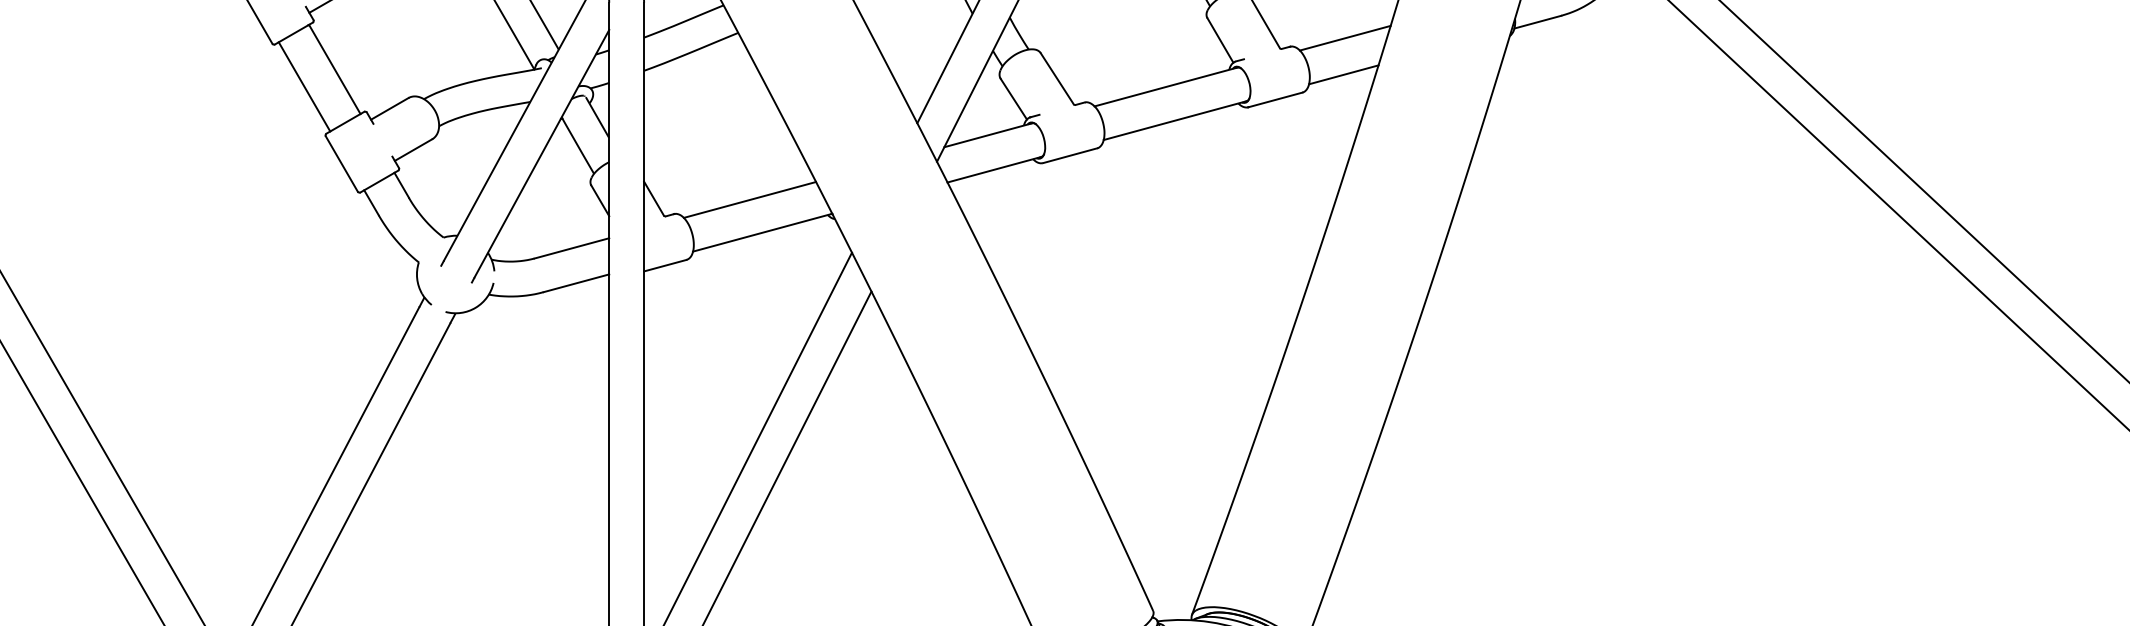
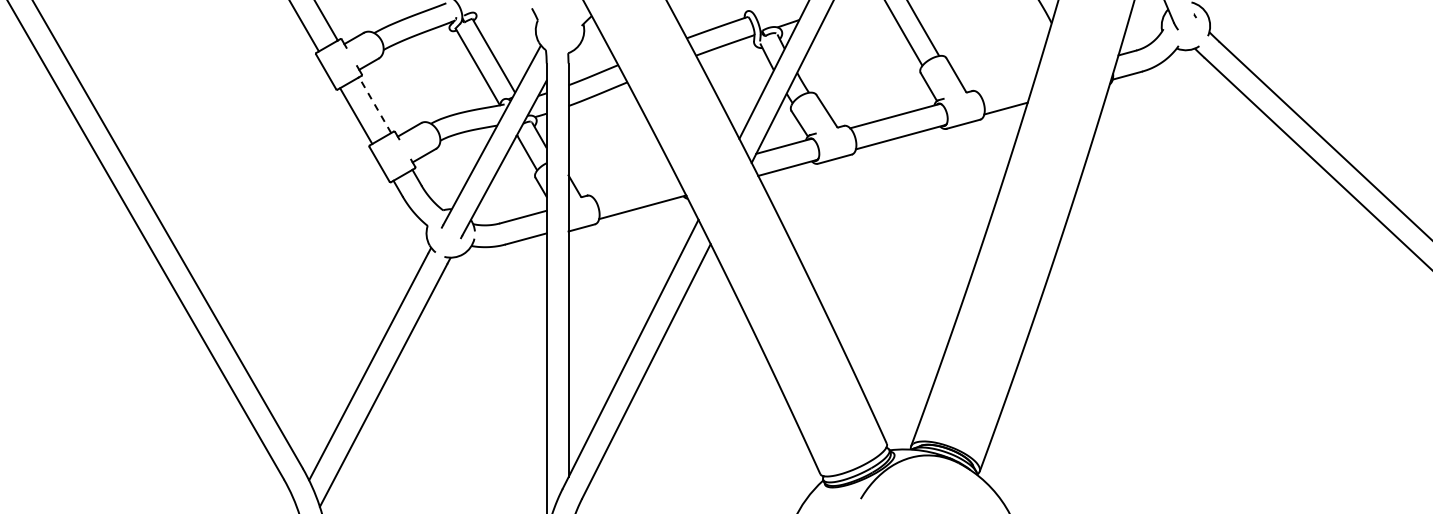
line: (1344, 37) -> (1006, 85), removed
line: (333, 68) -> (374, 104), solid -> dashed
line: (749, 199) -> (634, 186), removed

